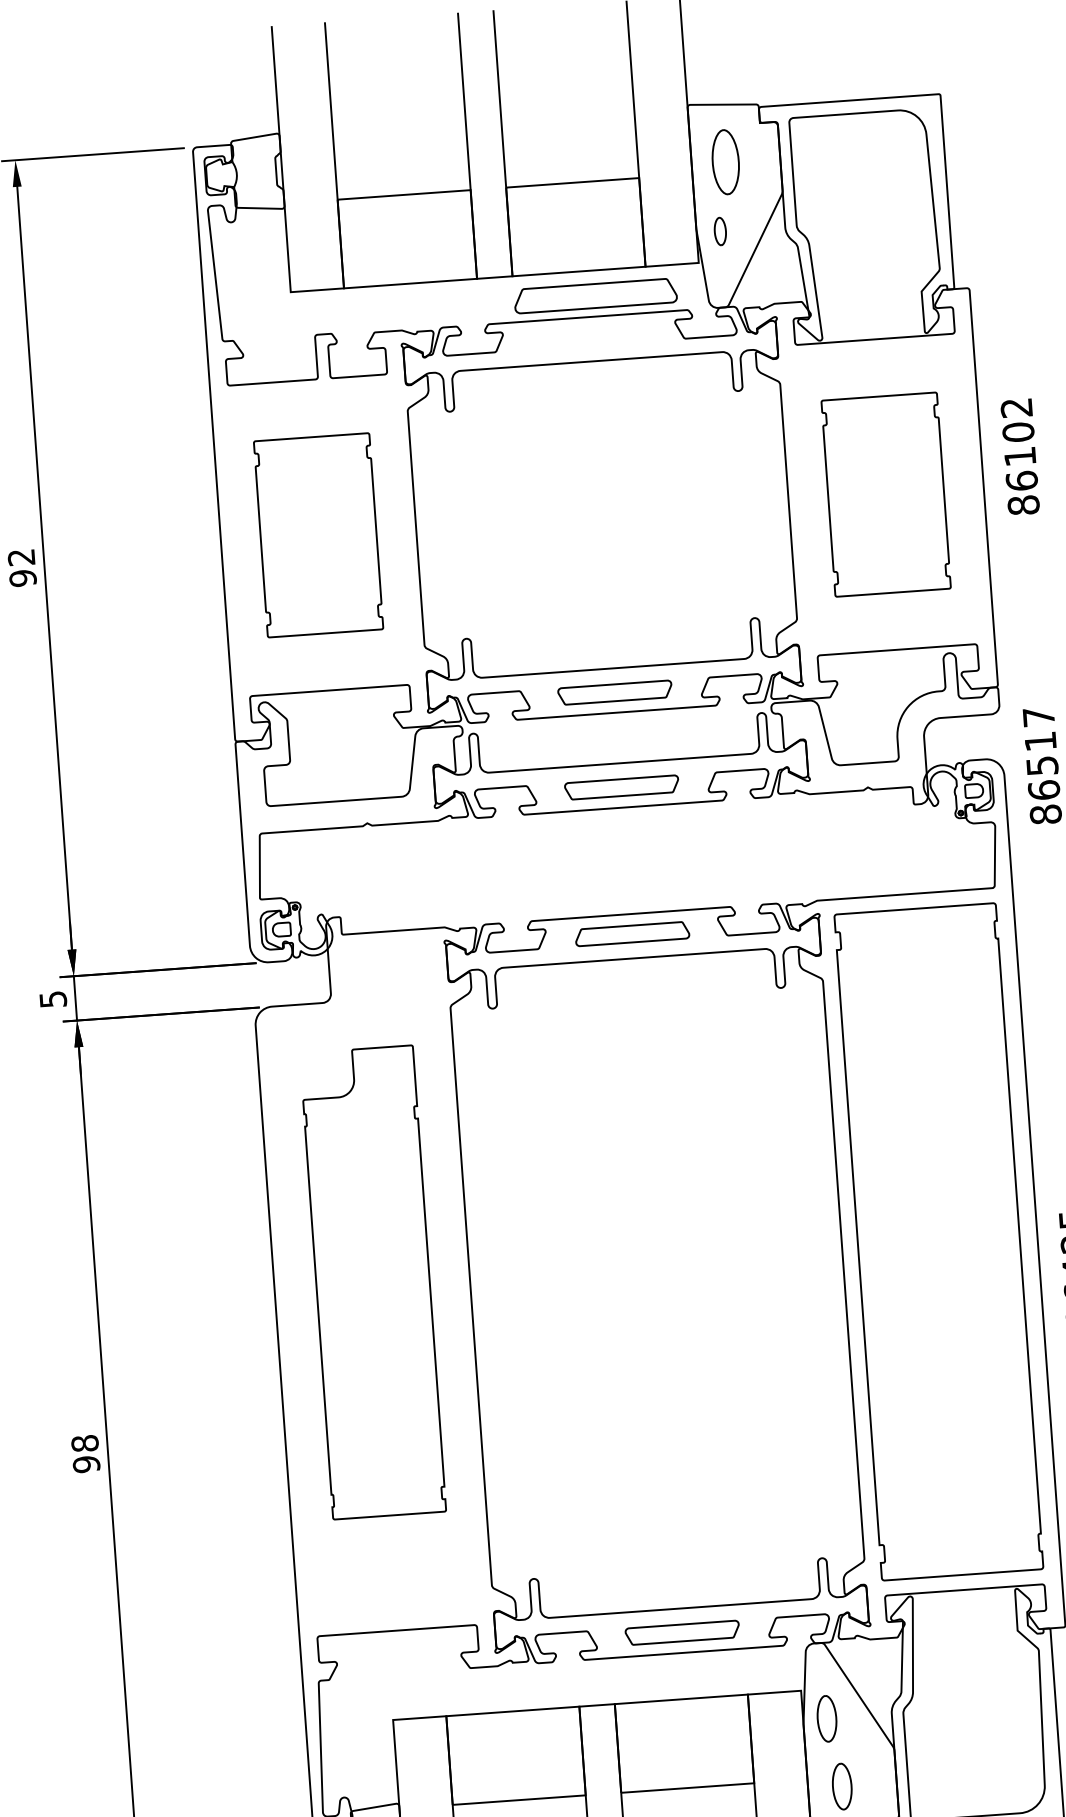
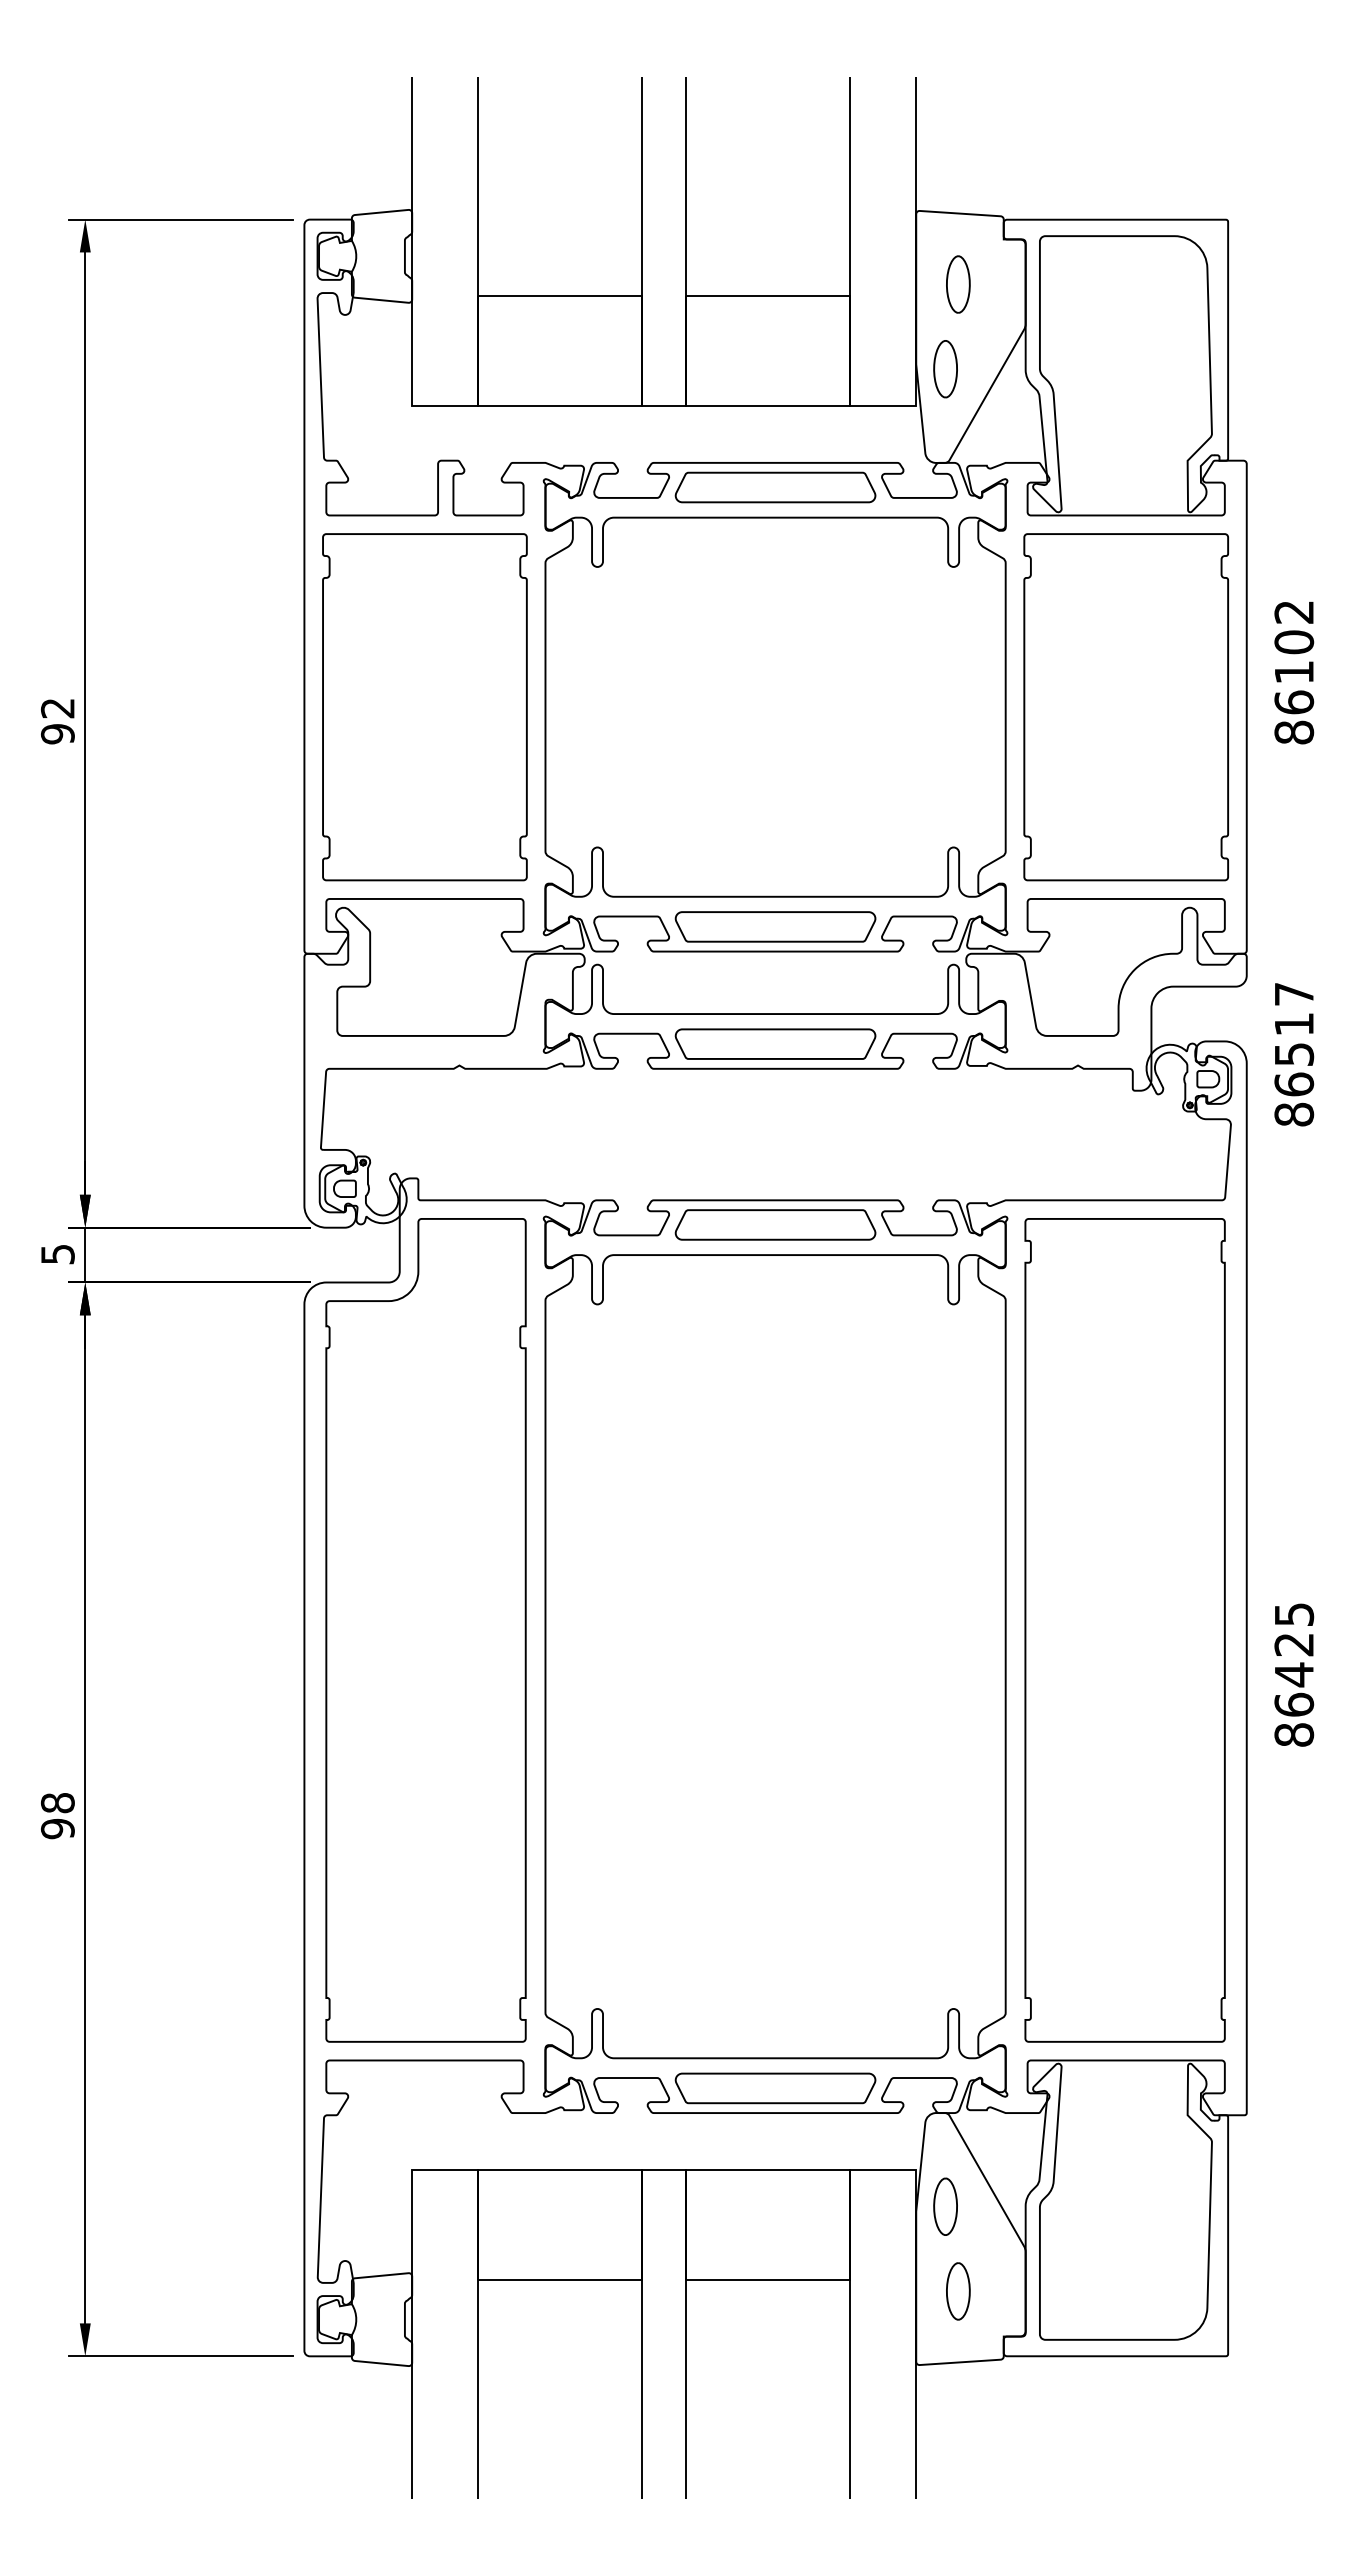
part: (725, 162) -> (958, 284), size x0.71
part: (720, 231) -> (945, 369), size x1.67
part: (595, 295) -> (775, 487), moved
part: (885, 494) -> (1125, 707), size x1.43
part: (318, 535) -> (424, 707), size x1.43
part: (615, 692) -> (775, 926), size x1.43
part: (621, 787) -> (775, 1043), size x1.43
part: (632, 933) -> (775, 1224), size x1.43
part: (372, 1282) -> (425, 1630), size x1.43
part: (682, 1632) -> (775, 2088), size x1.43

